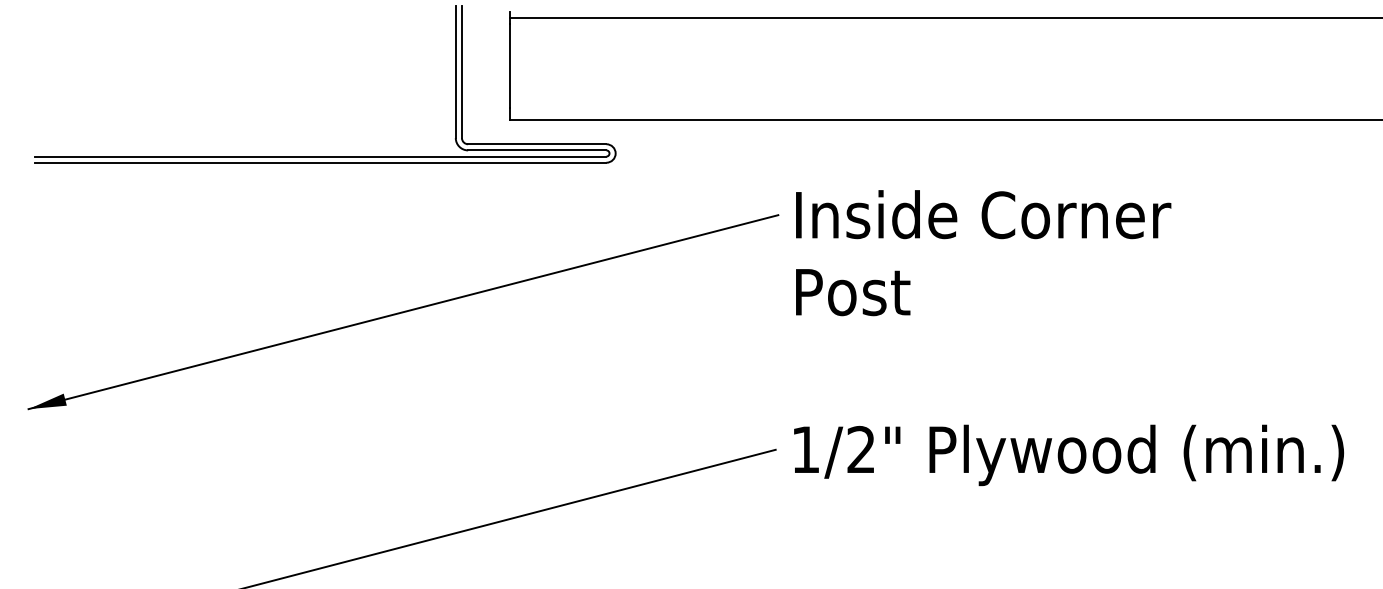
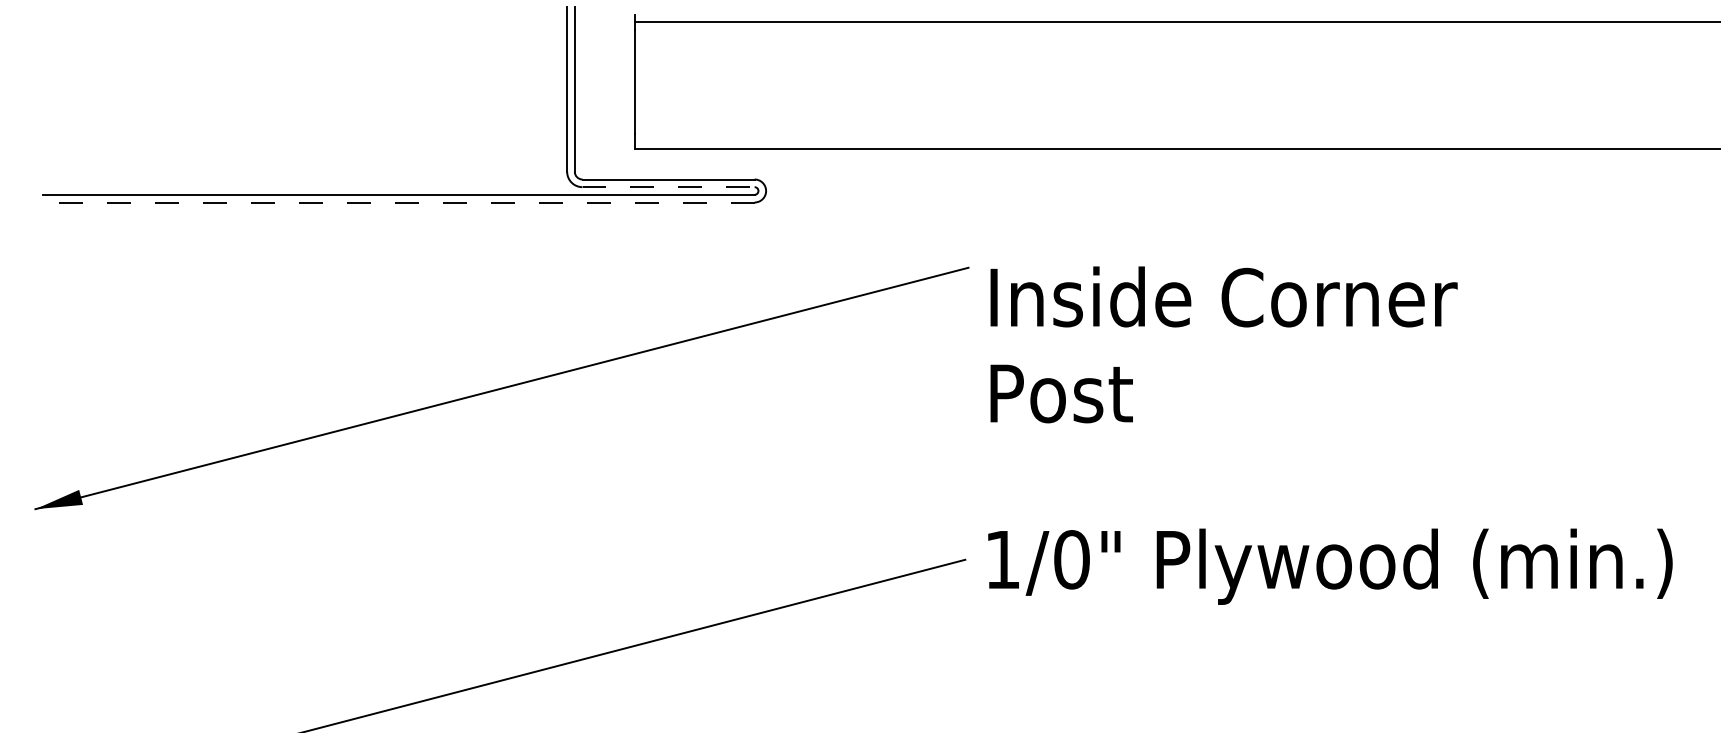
line: (537, 150) -> (668, 187), solid -> dashed
line: (320, 162) -> (398, 202), solid -> dashed
text: (983, 253) -> (1223, 345), moved
text: (861, 449) -> (1072, 559), 1/2" -> 1/0"

